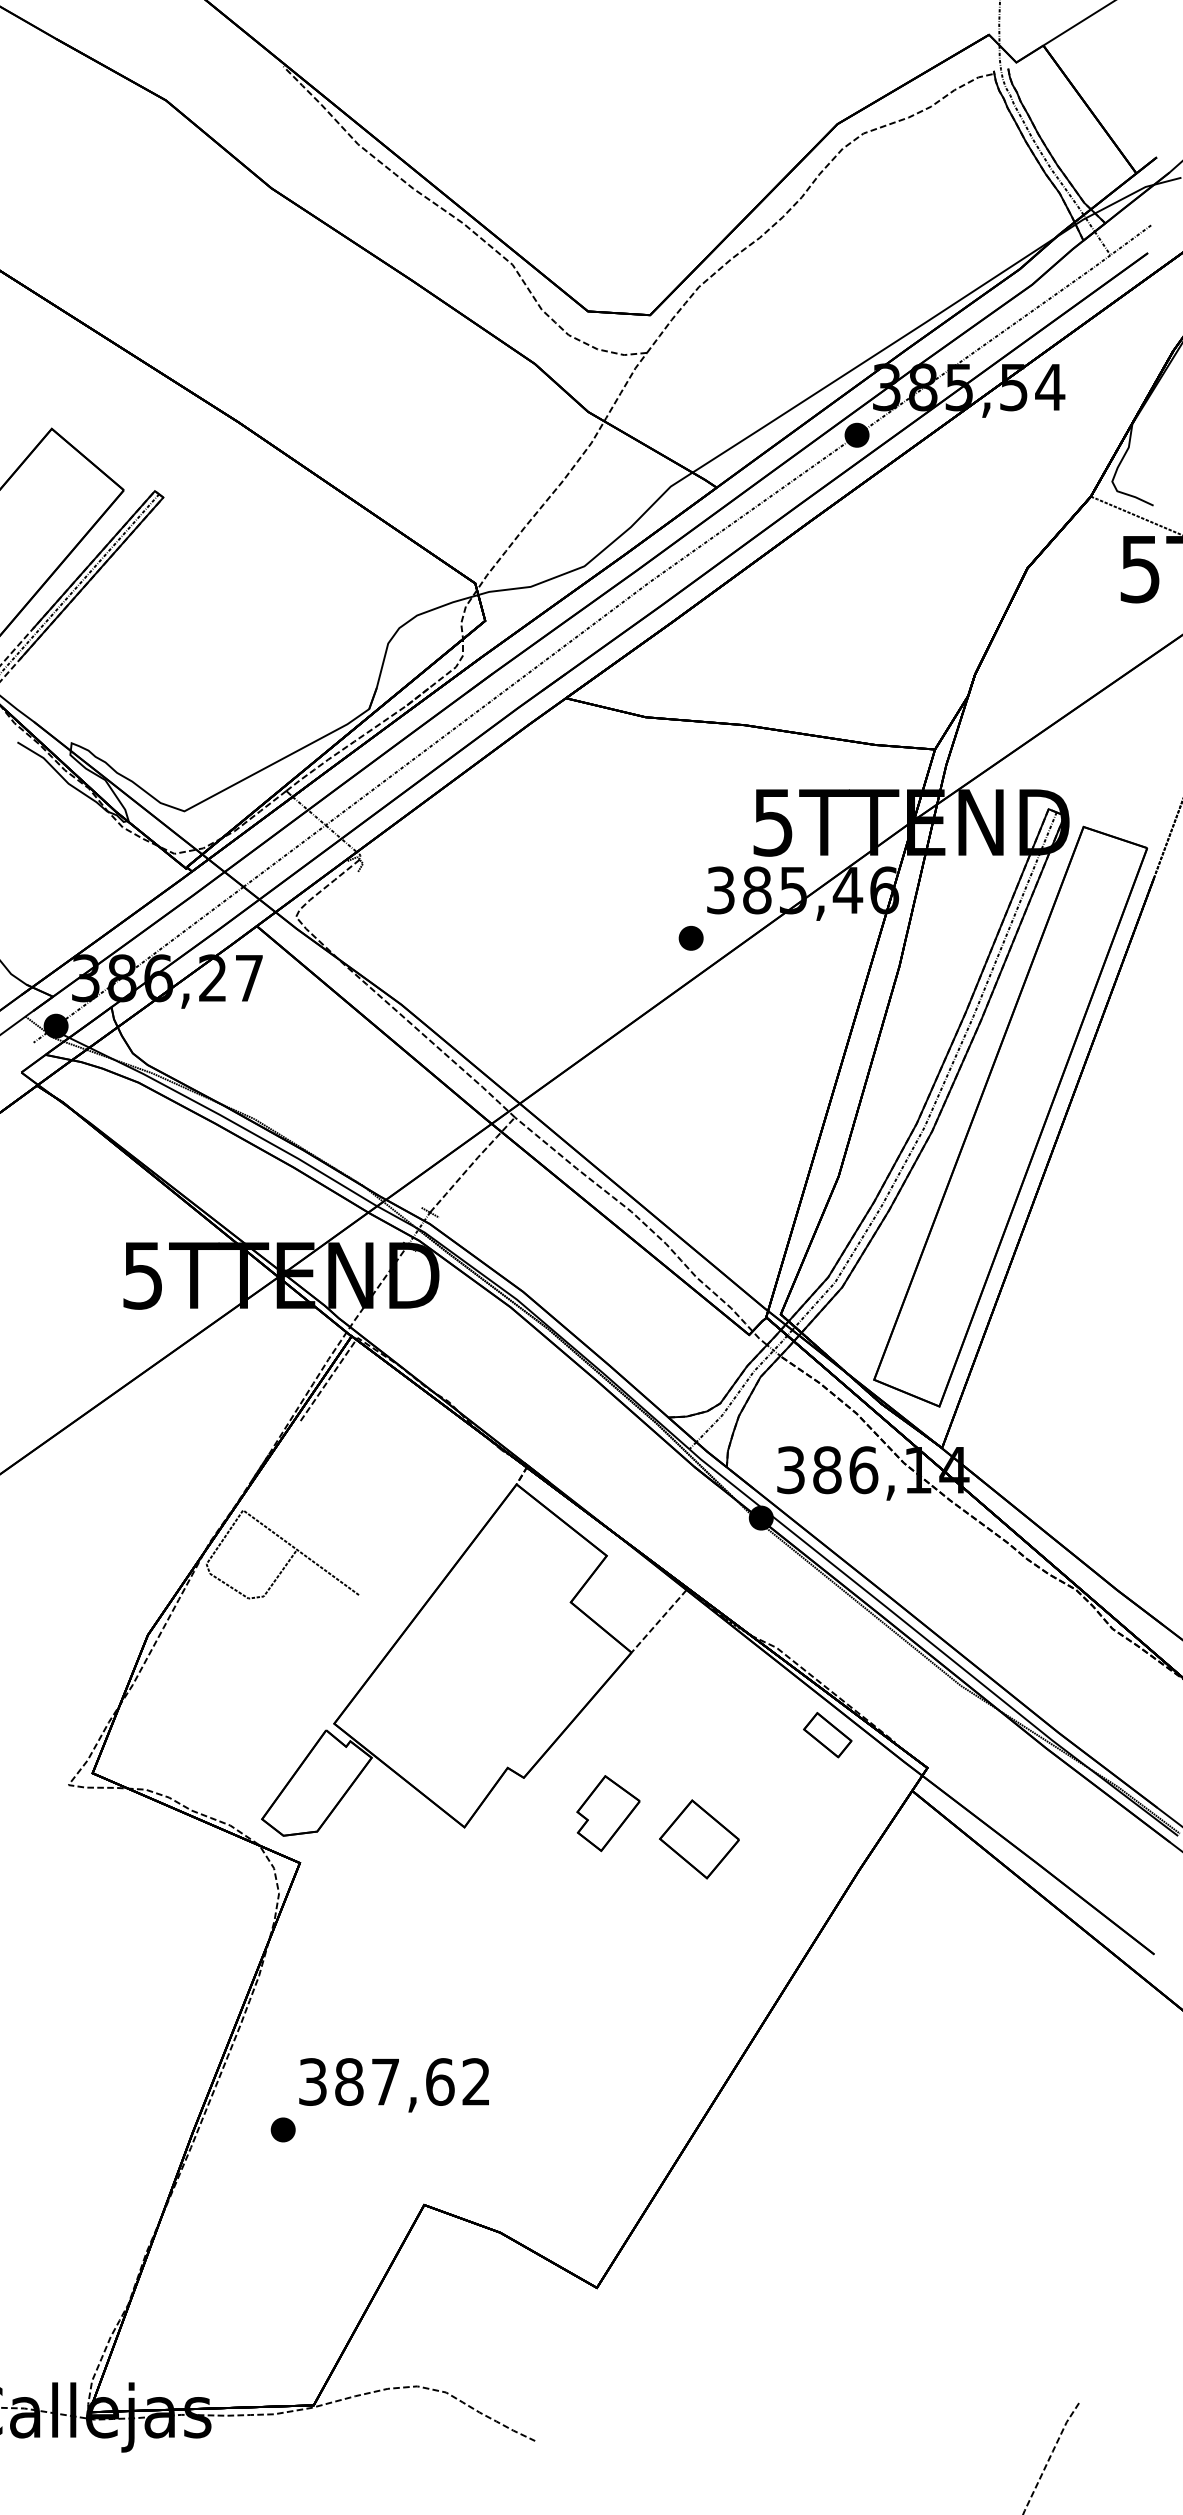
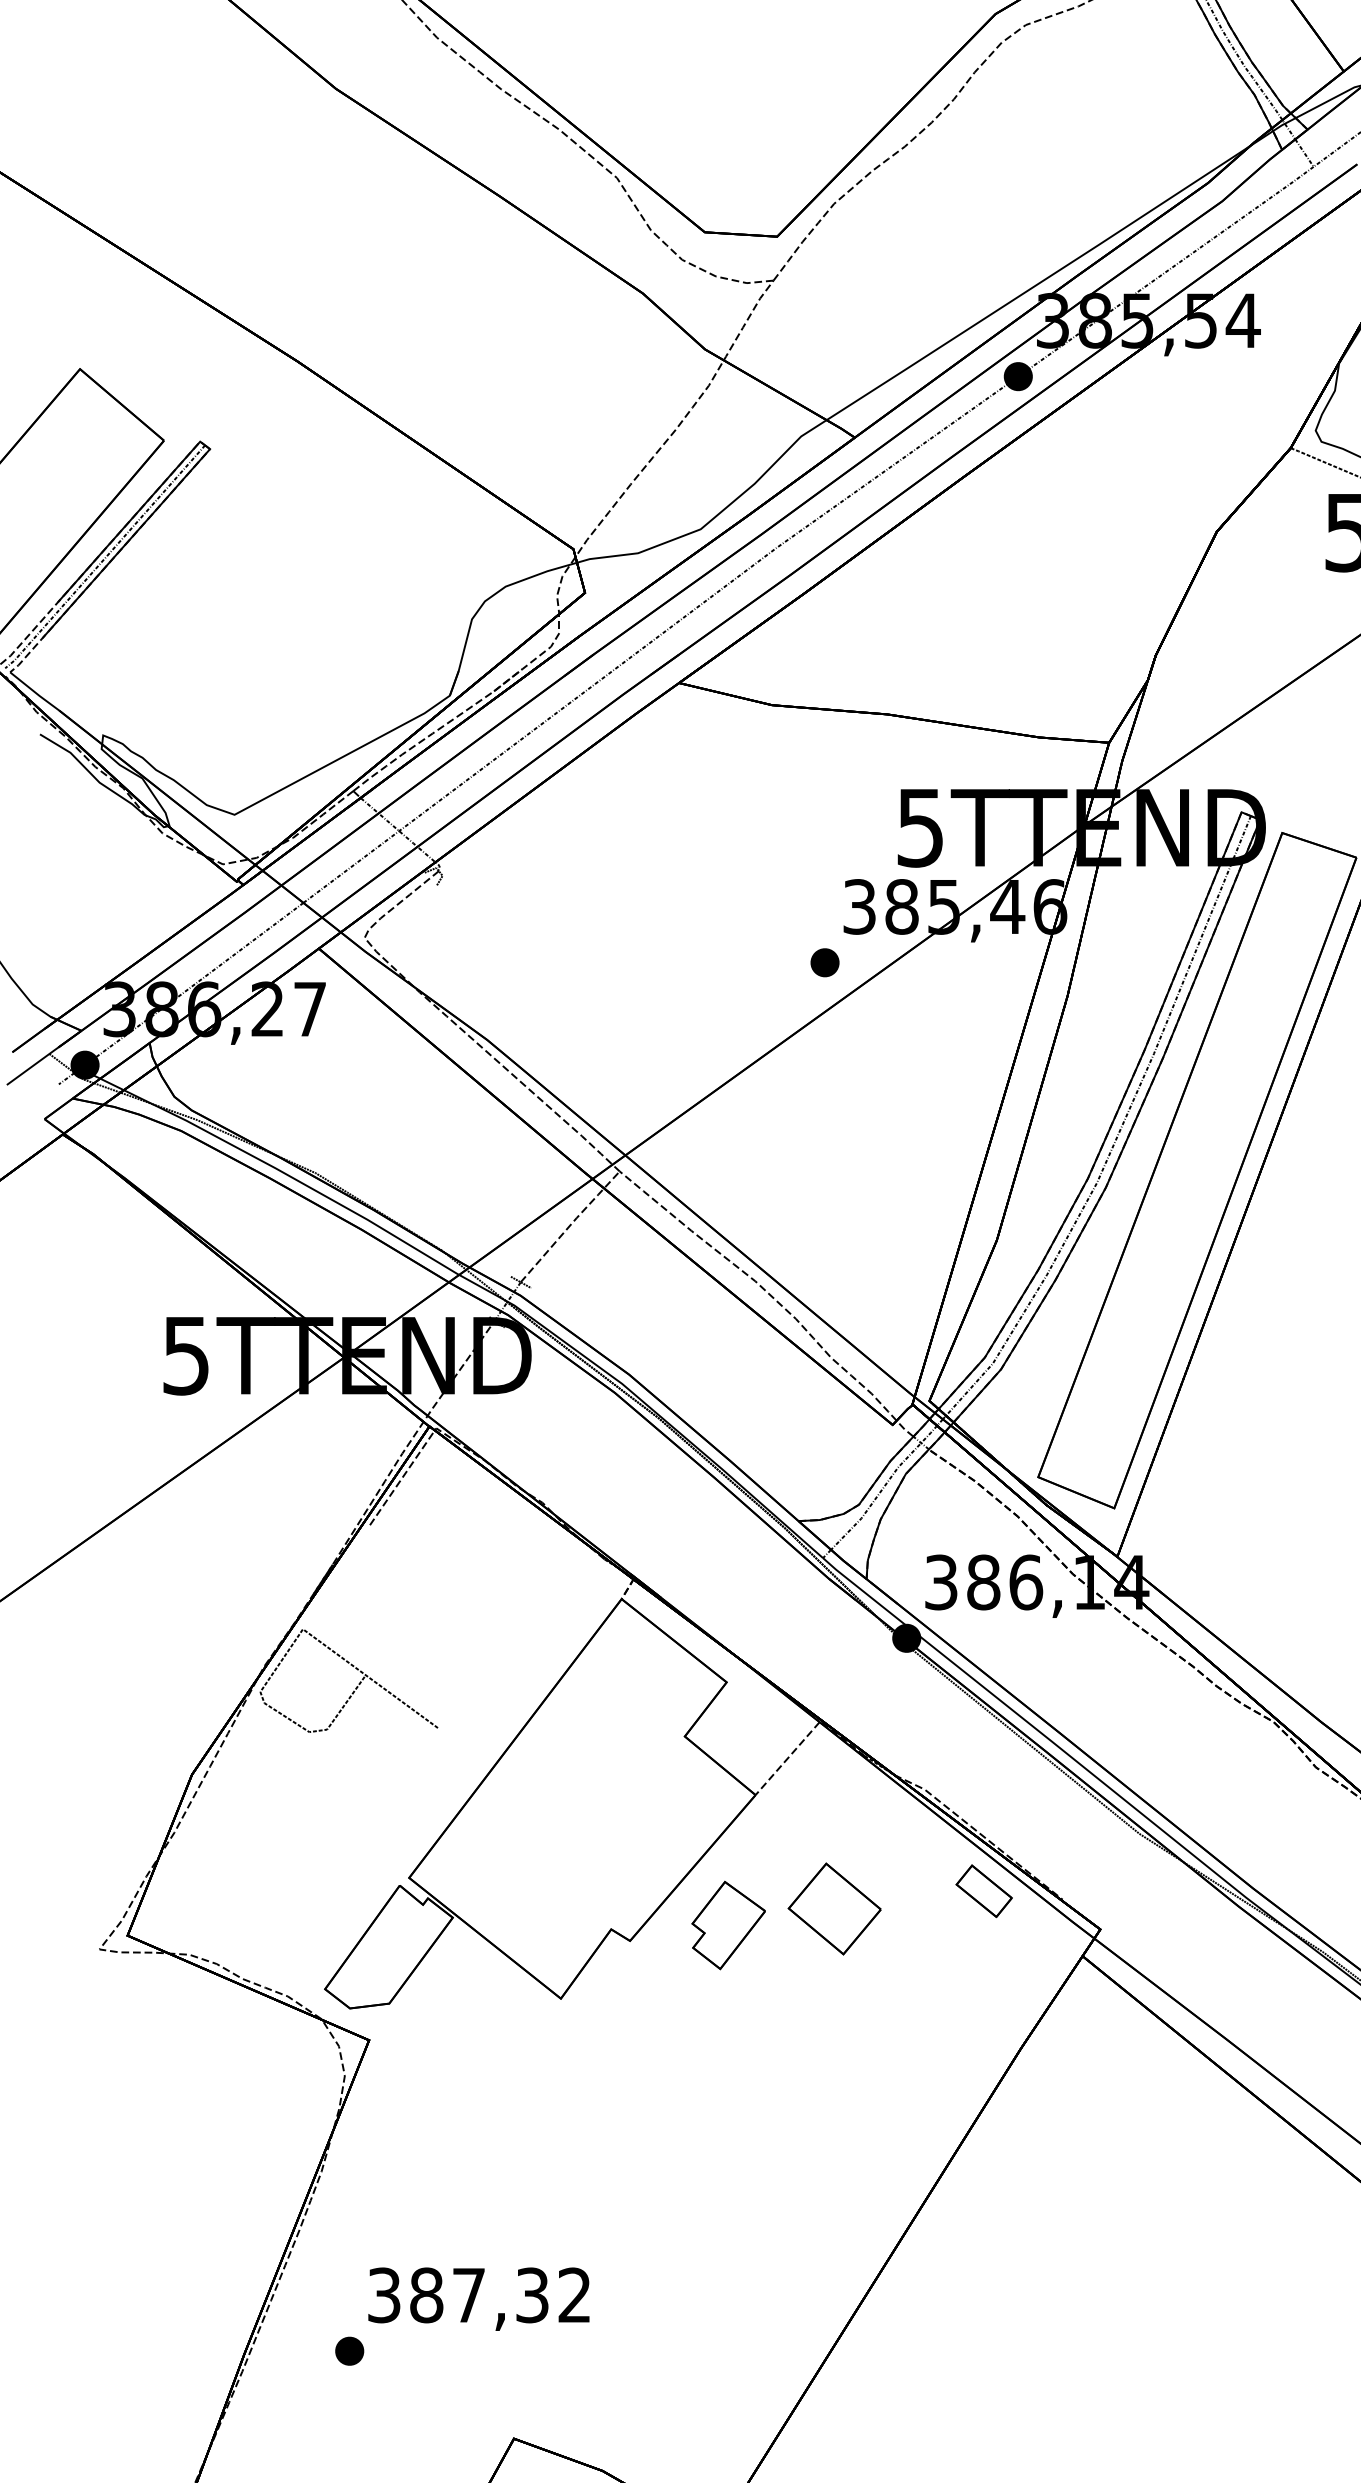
part: (608, 1813) -> (728, 1925), moved
part: (699, 1839) -> (834, 1909), moved
text: (440, 2081) -> (532, 2294), 387,62 -> 387,32

